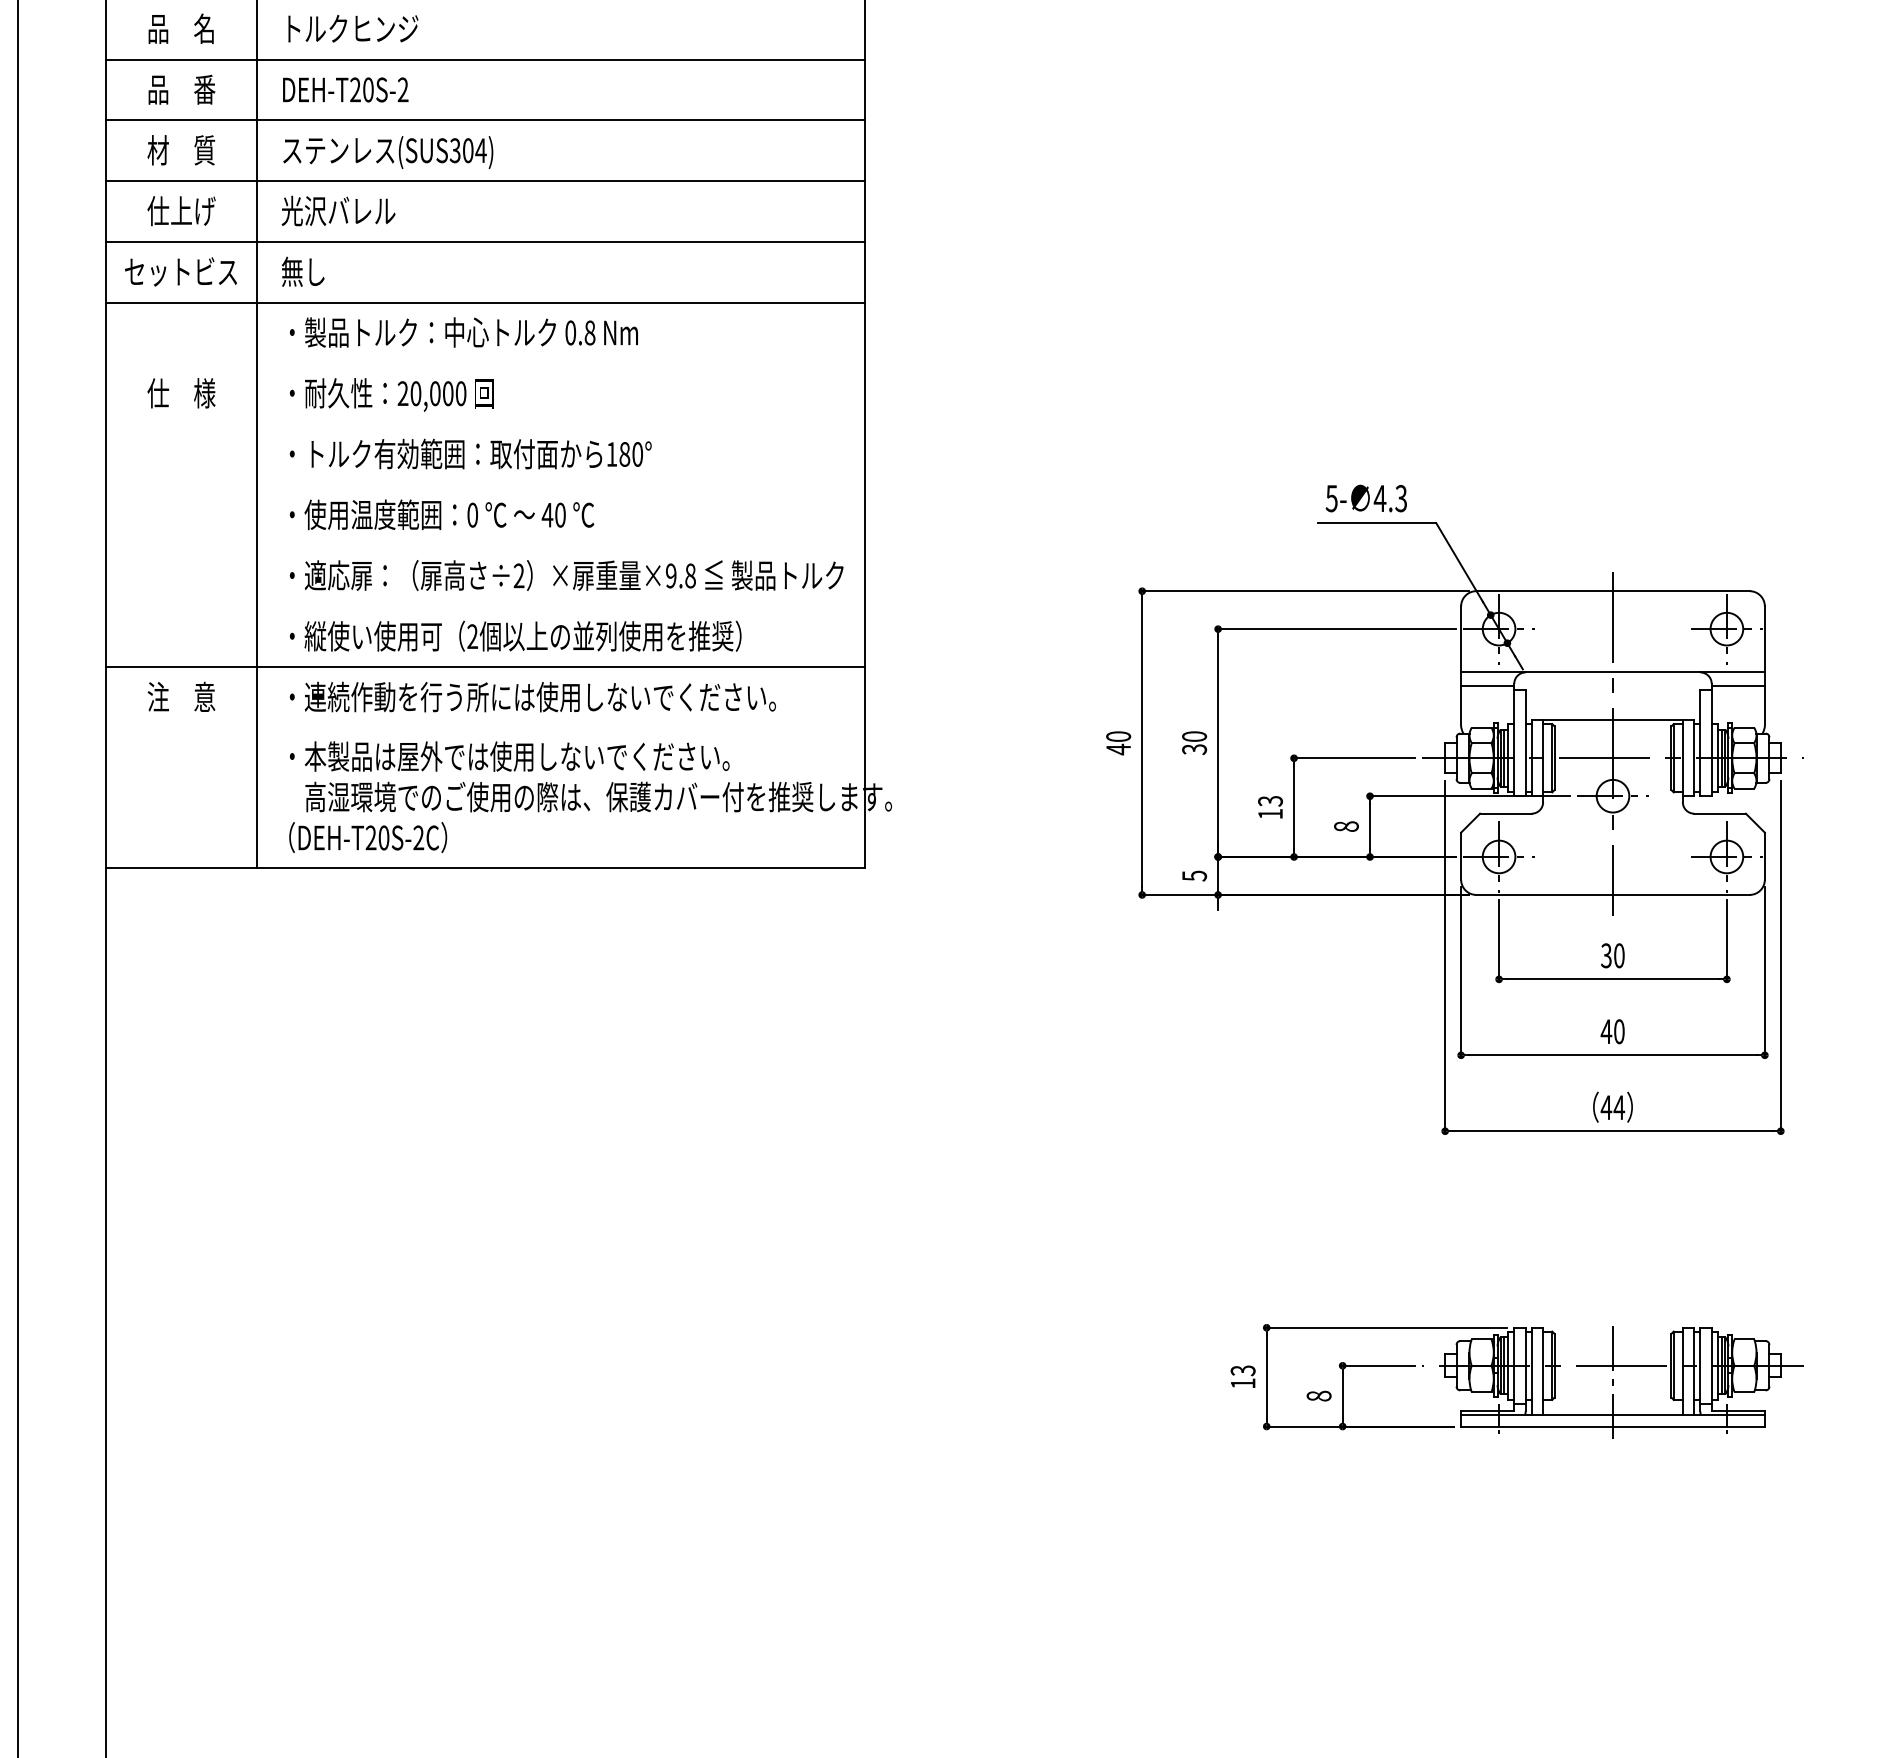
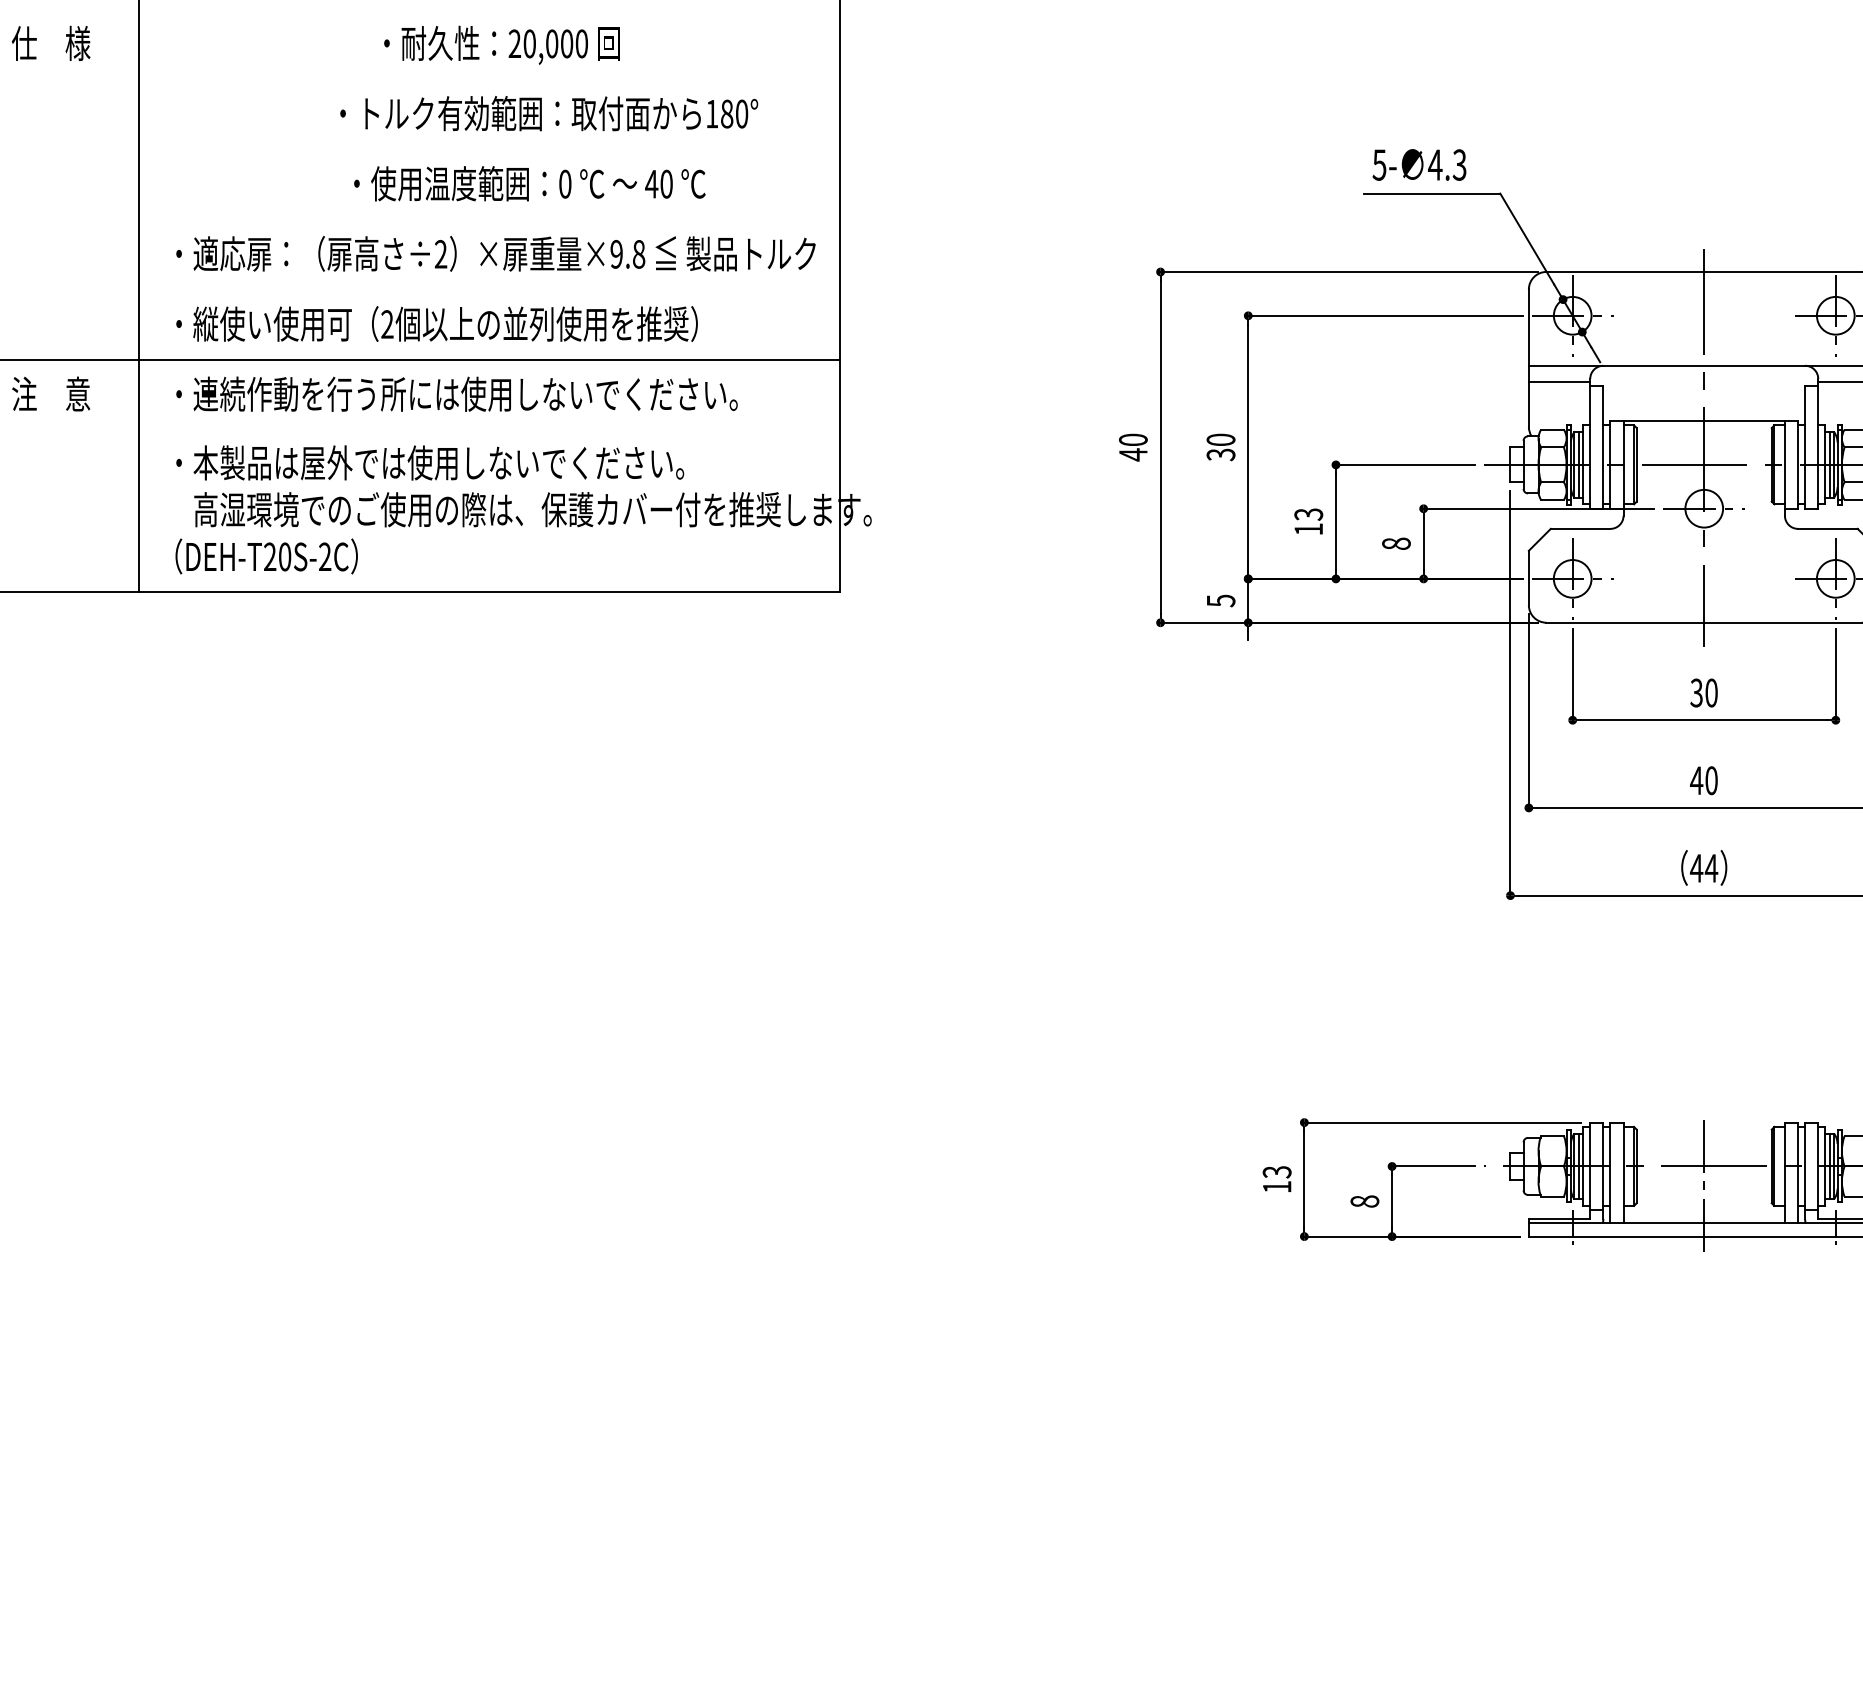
text: (391, 394) -> (501, 44), moved
text: (470, 453) -> (548, 112), moved
text: (441, 514) -> (529, 183), moved

